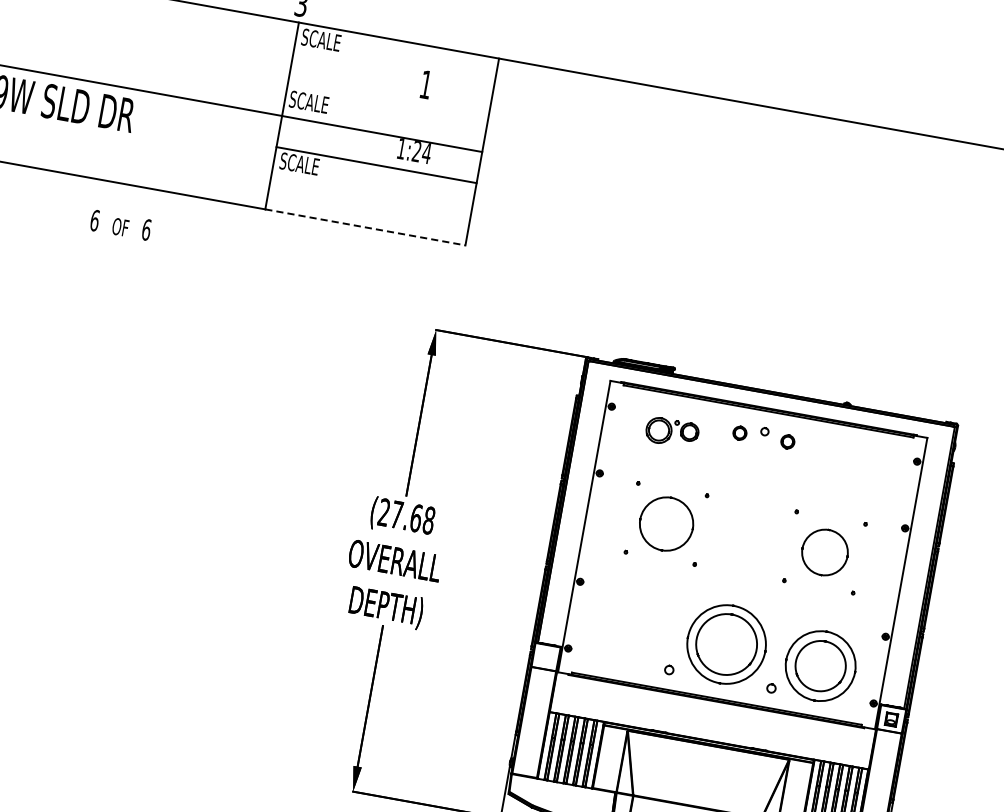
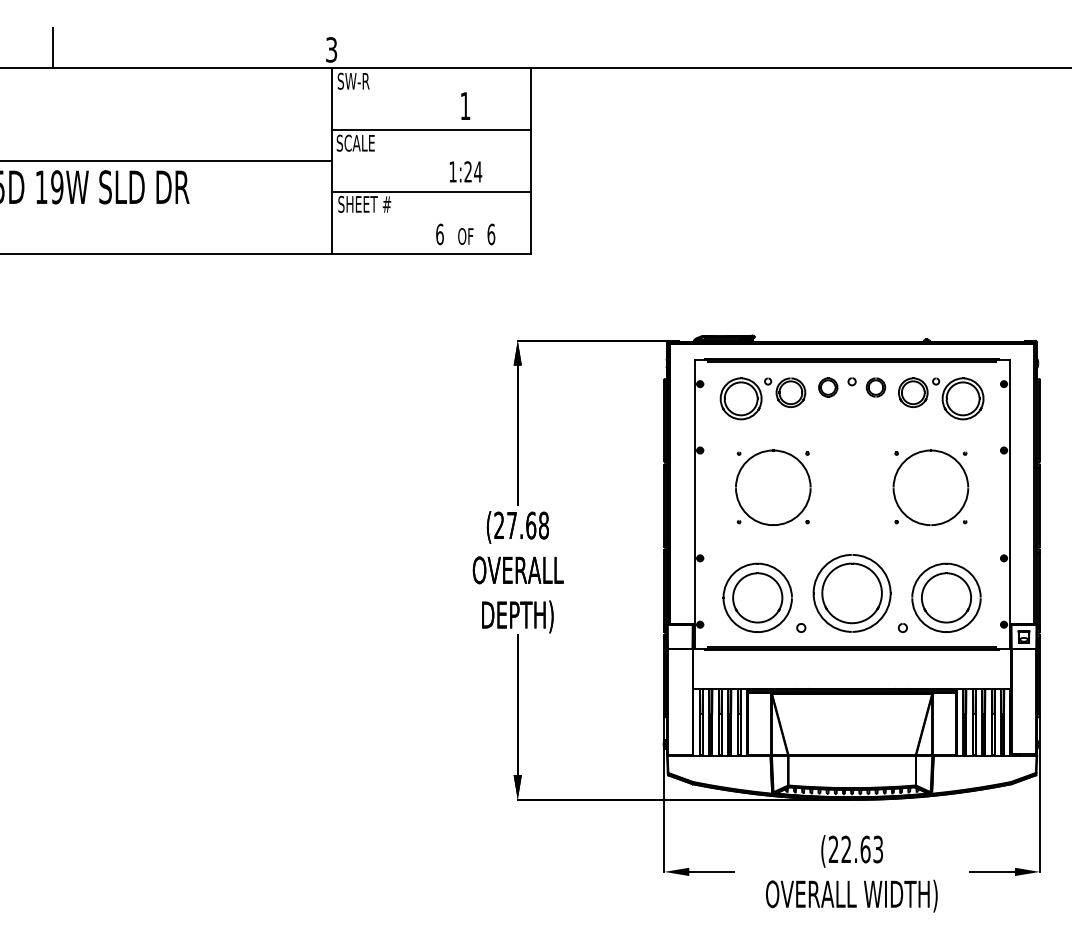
text: (325, 40) -> (360, 80), SCALE -> SW-R
line: (381, 134) -> (431, 130), moved
text: (310, 165) -> (368, 203), SCALE -> SHEET #
text: (120, 225) -> (465, 234), moved
line: (365, 227) -> (431, 254), dashed -> solid
part: (671, 432) -> (762, 398), size x1.67
part: (740, 433) -> (828, 387), size x1.43
part: (787, 441) -> (875, 387), size x1.43
part: (851, 464) -> (941, 398), added
part: (666, 523) -> (773, 487), size x1.43
part: (824, 552) -> (930, 487), size x1.67
part: (630, 631) -> (757, 597), added

